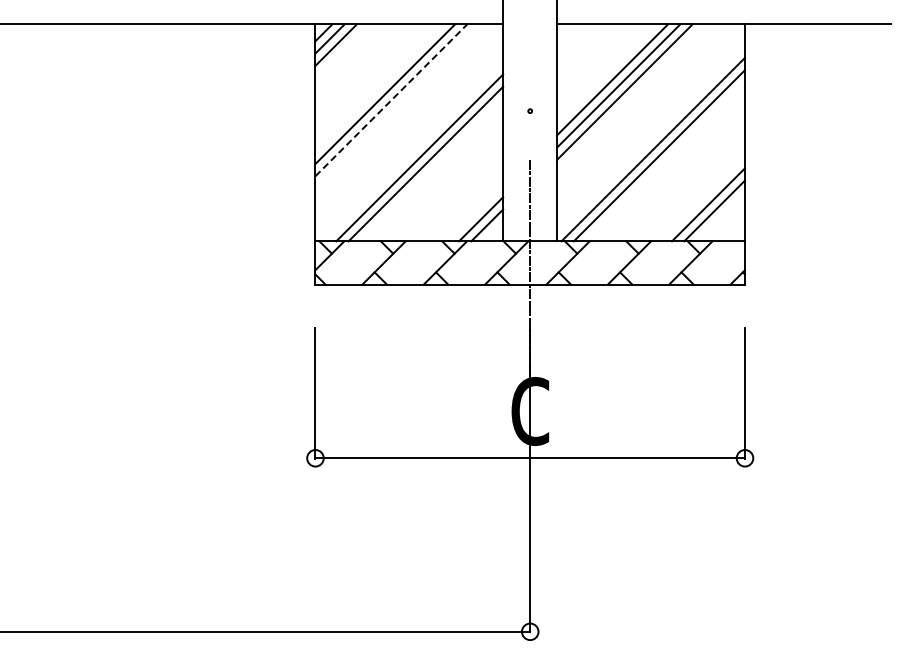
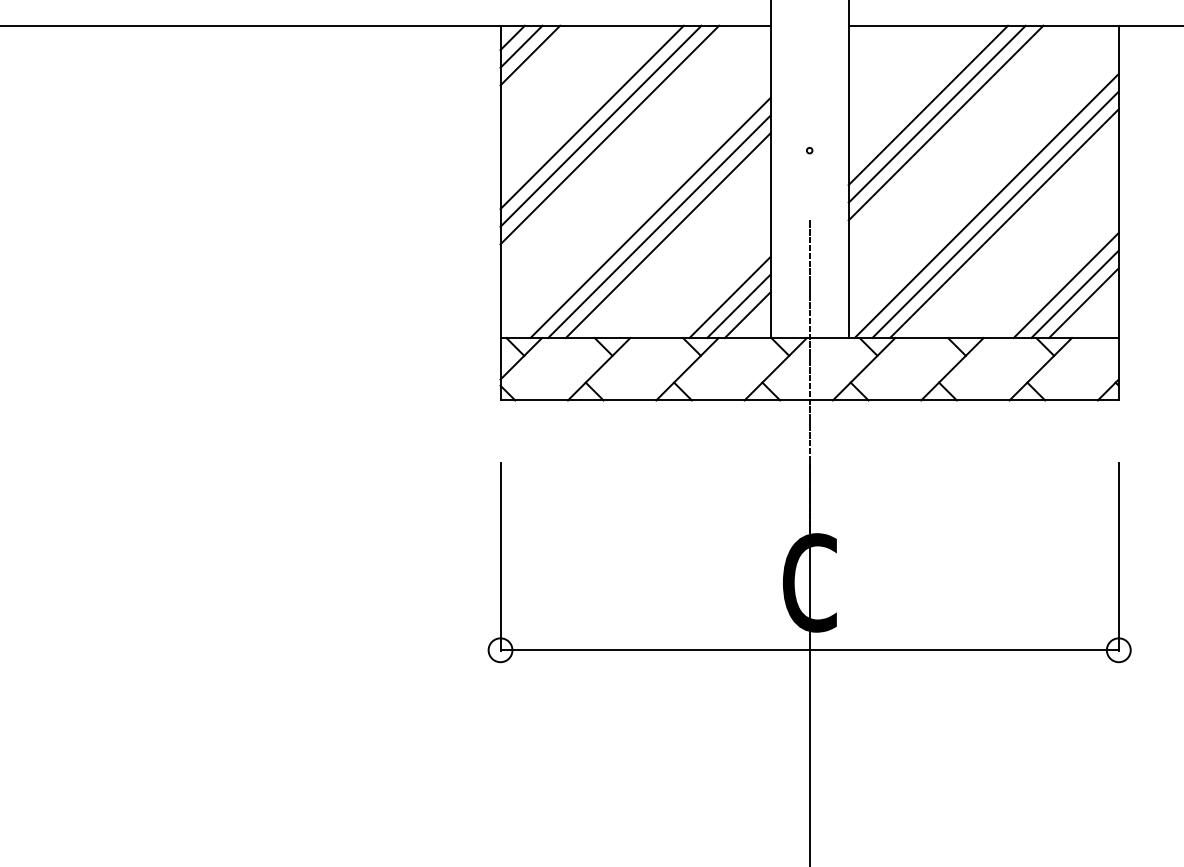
line: (378, 87) -> (591, 116), added
line: (391, 99) -> (609, 133), dashed -> solid
line: (665, 161) -> (1004, 223), added
line: (431, 170) -> (667, 236), added
line: (474, 212) -> (729, 296), added
line: (720, 216) -> (1083, 302), added

